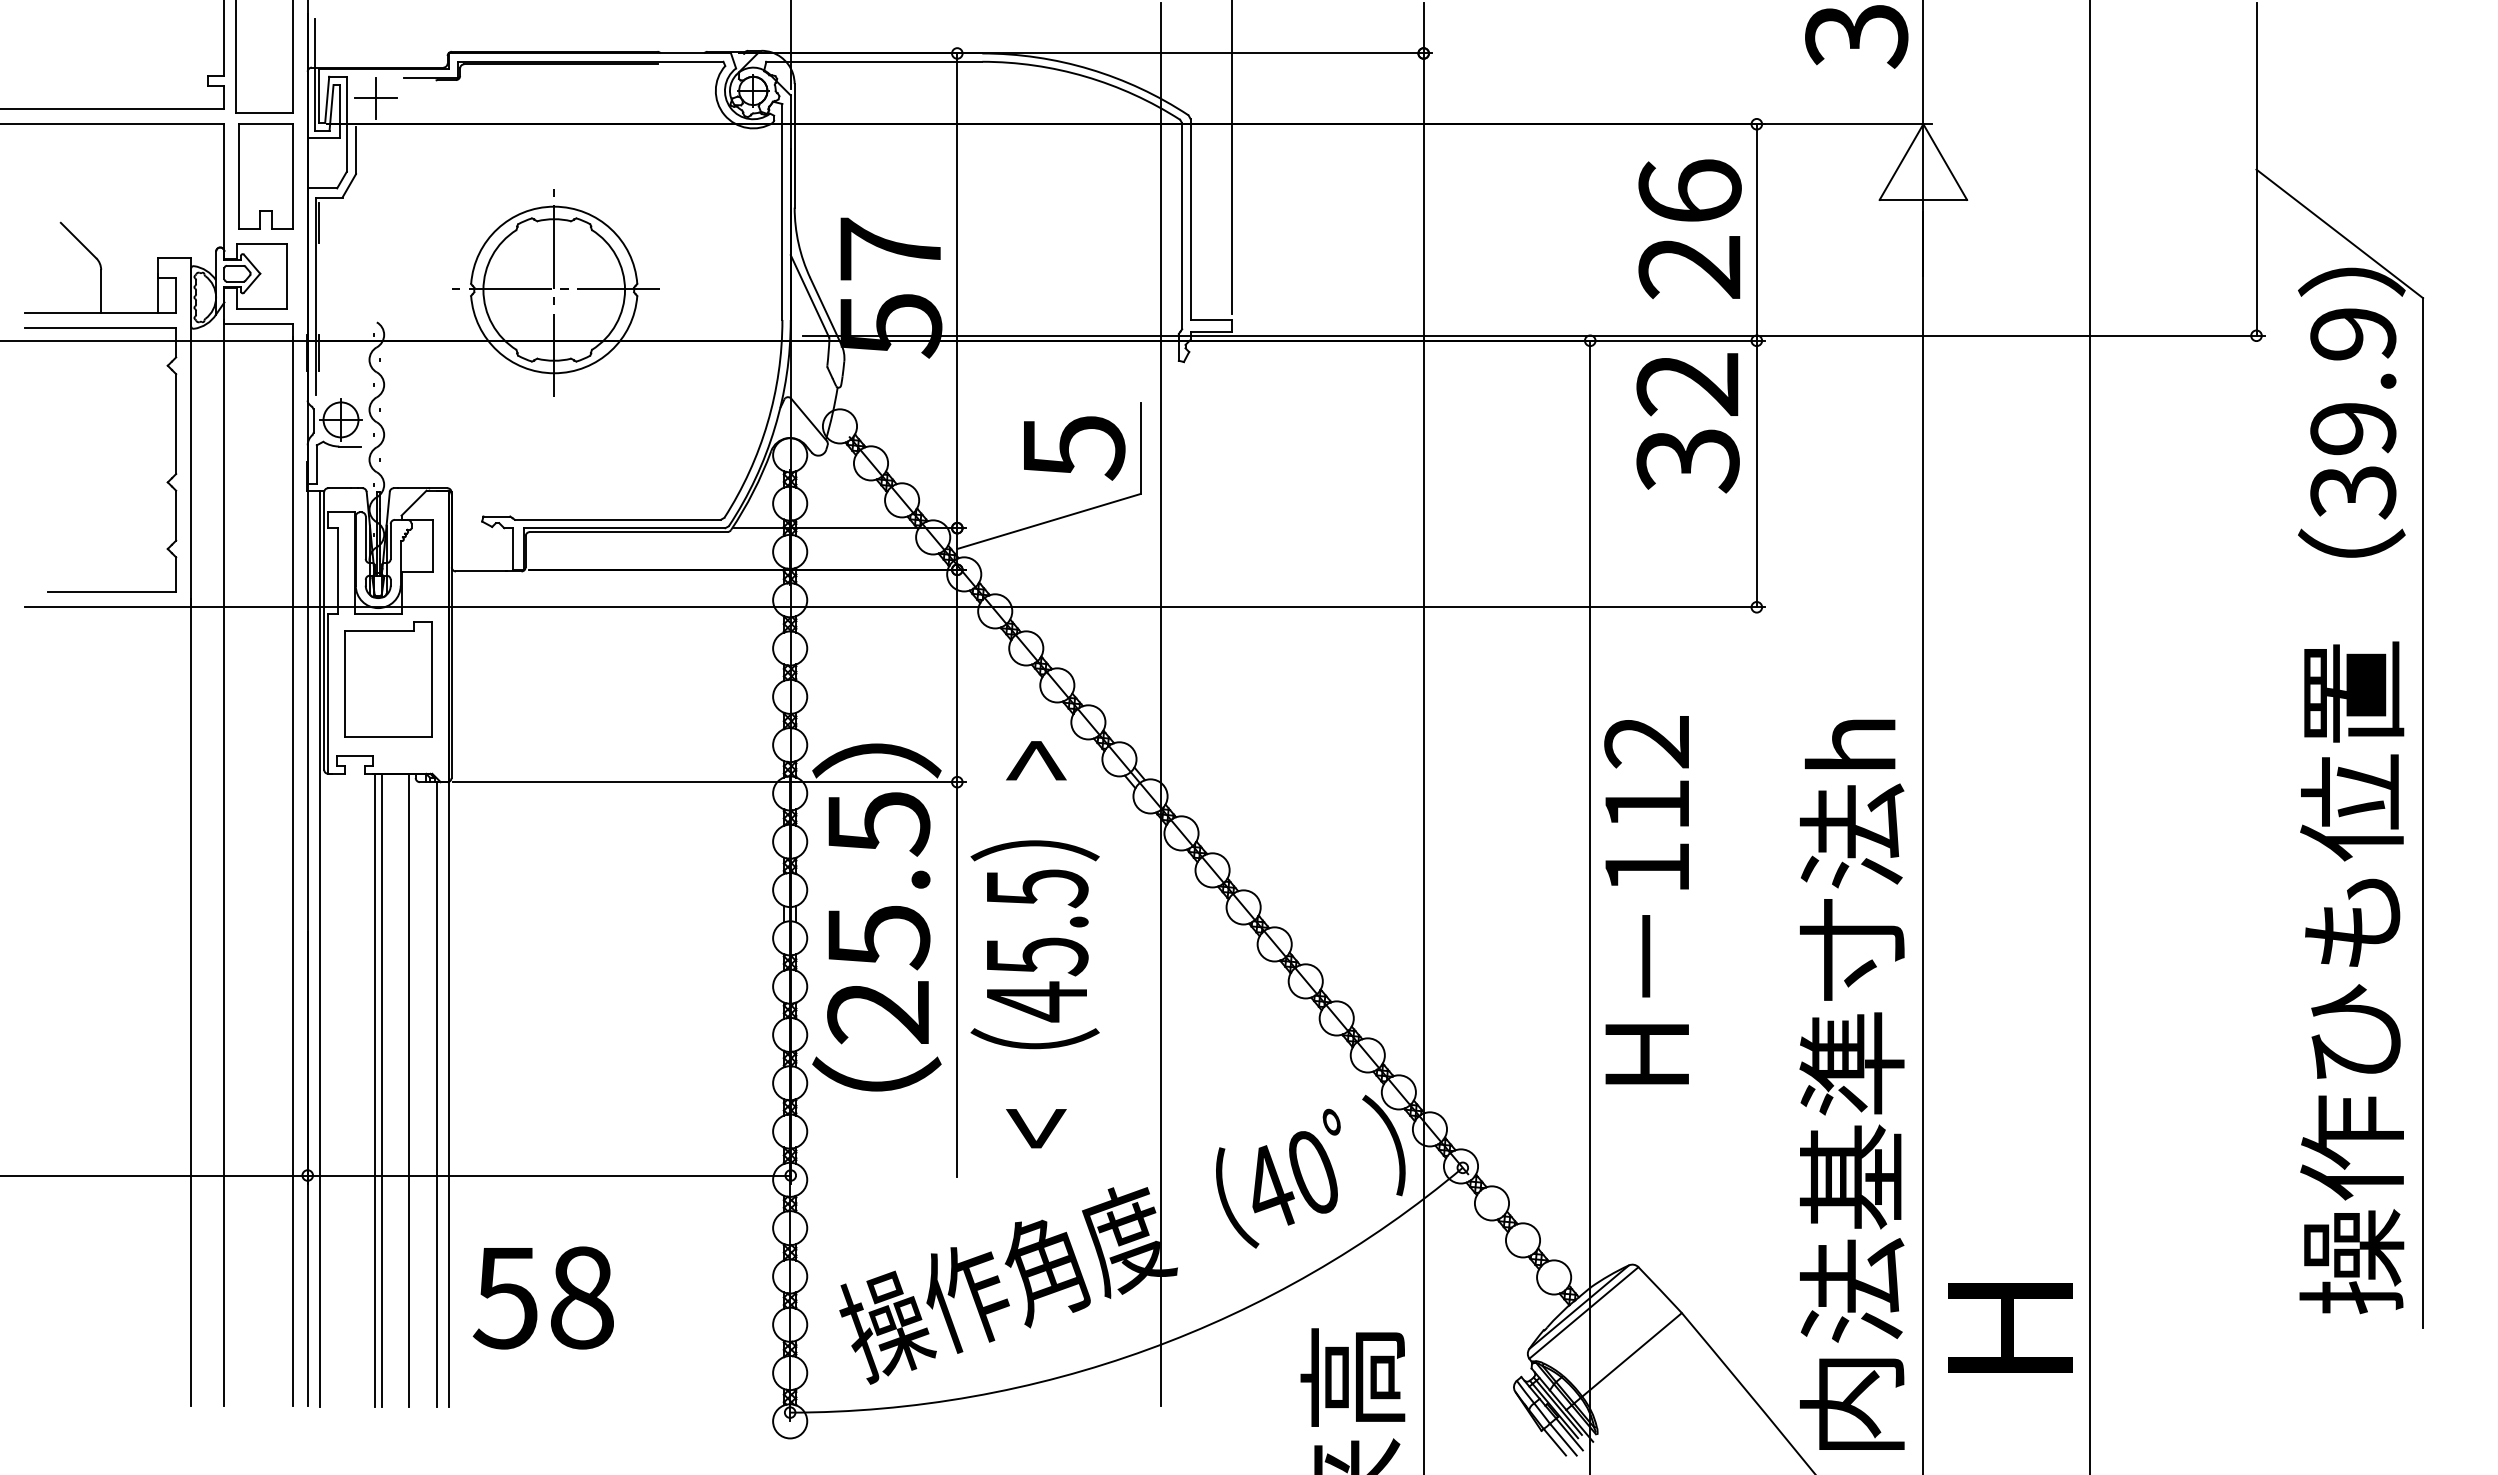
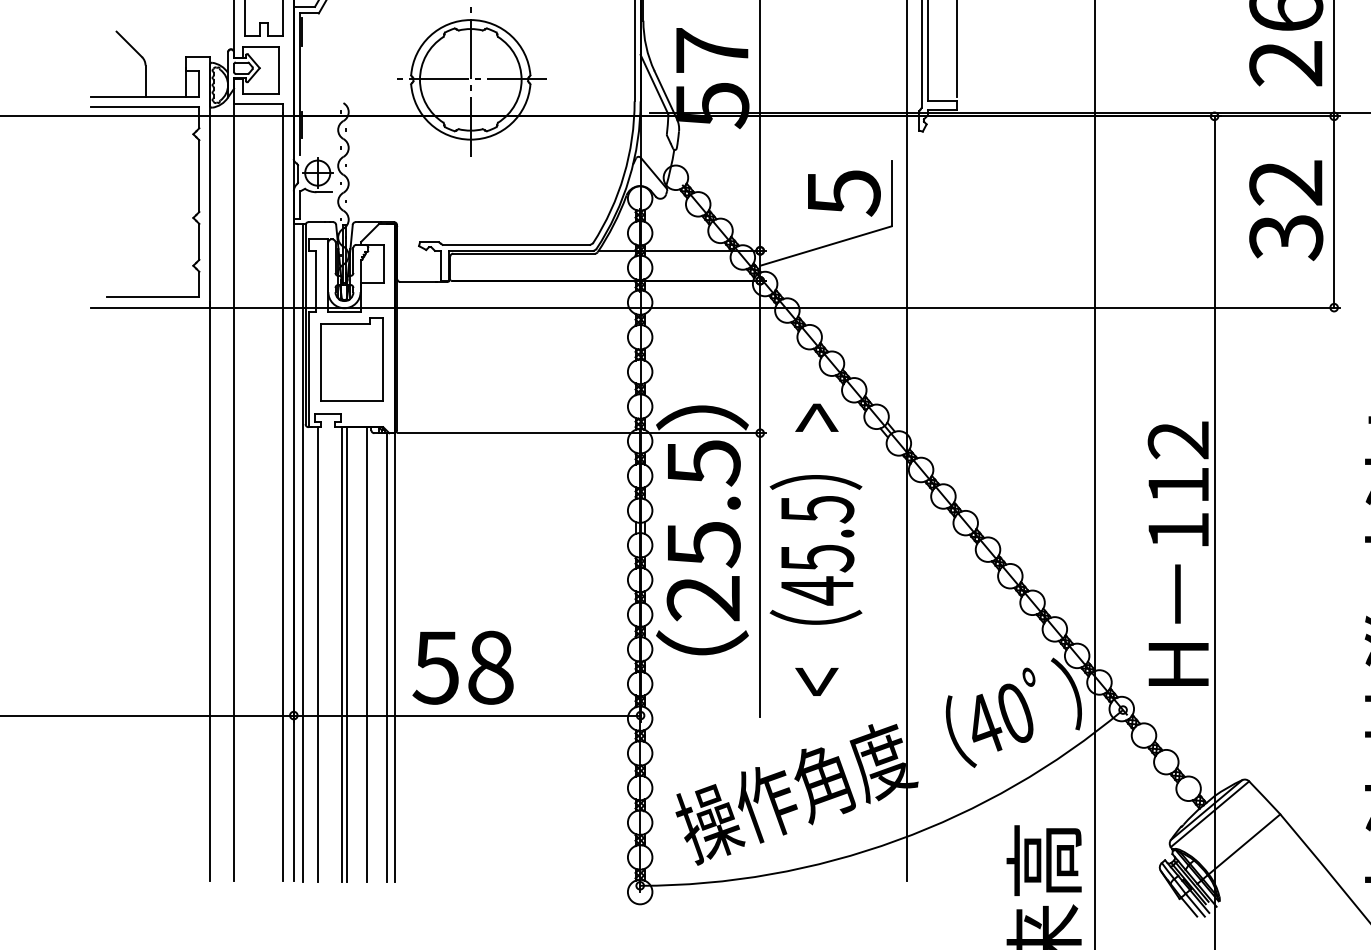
text: (1687, 423) -> (1285, 210), moved
text: (1646, 900) -> (1178, 554), moved
line: (341, 1089) -> (318, 653), added
text: (542, 1297) -> (462, 667), moved

